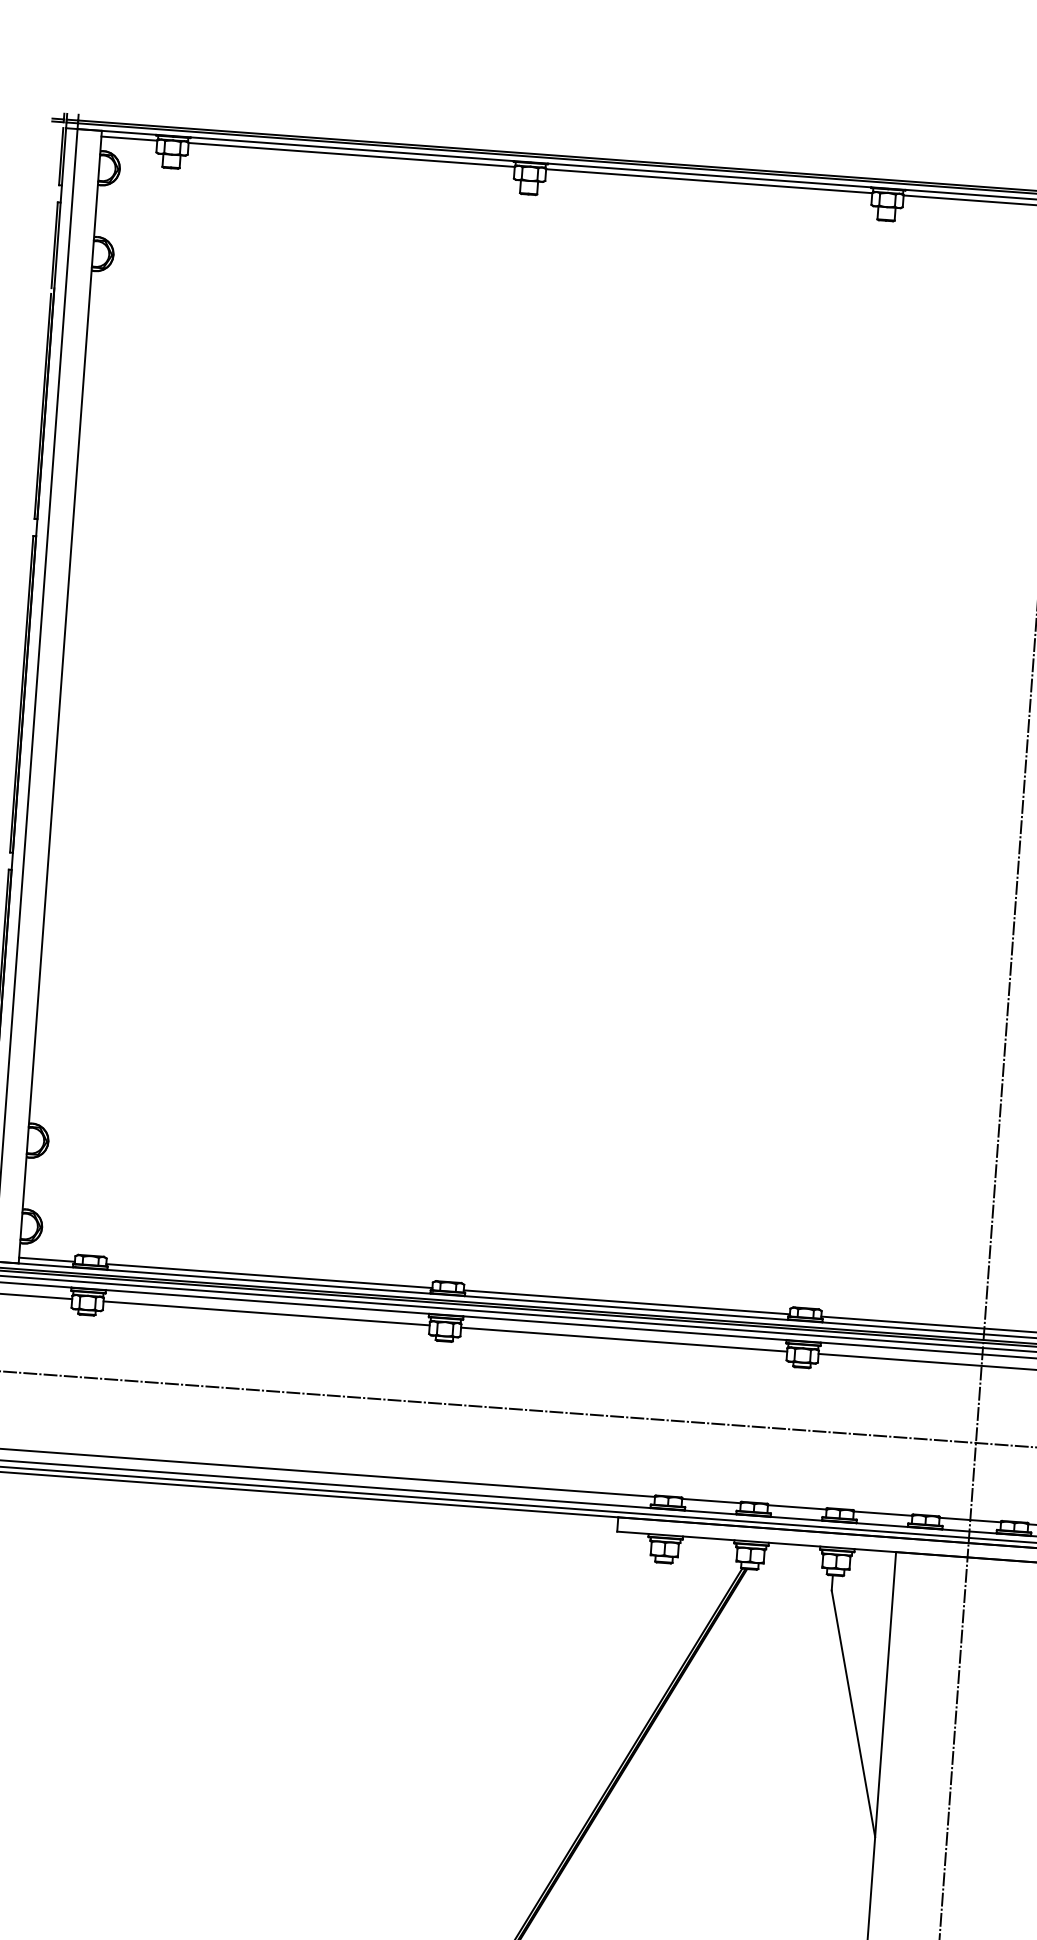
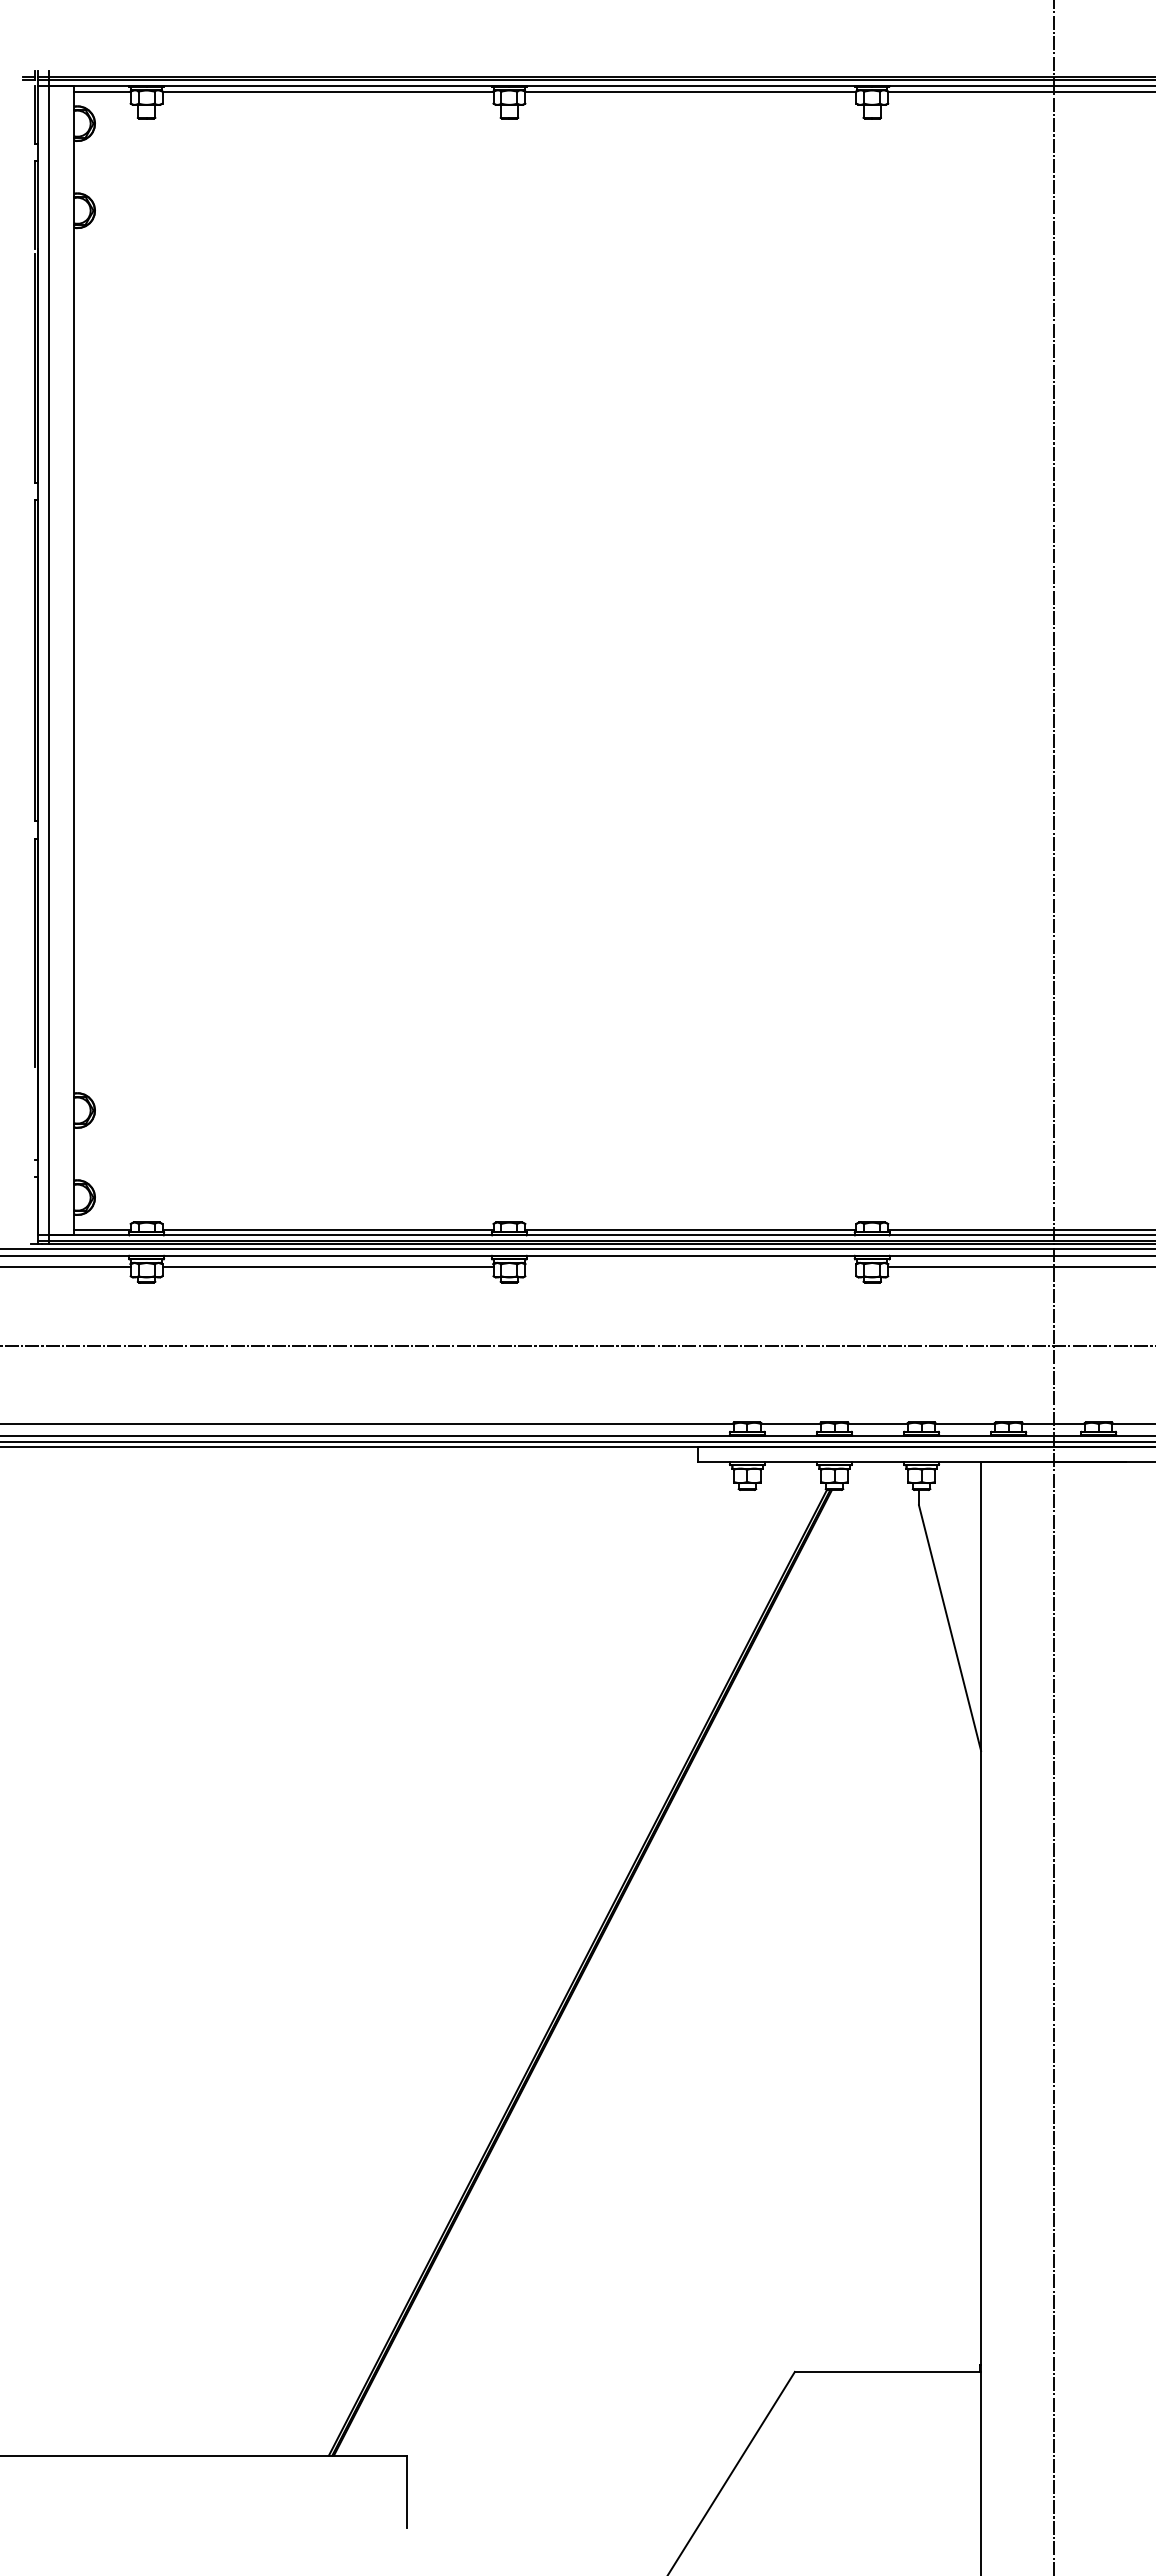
line: (623, 1339) -> (690, 1267), removed

